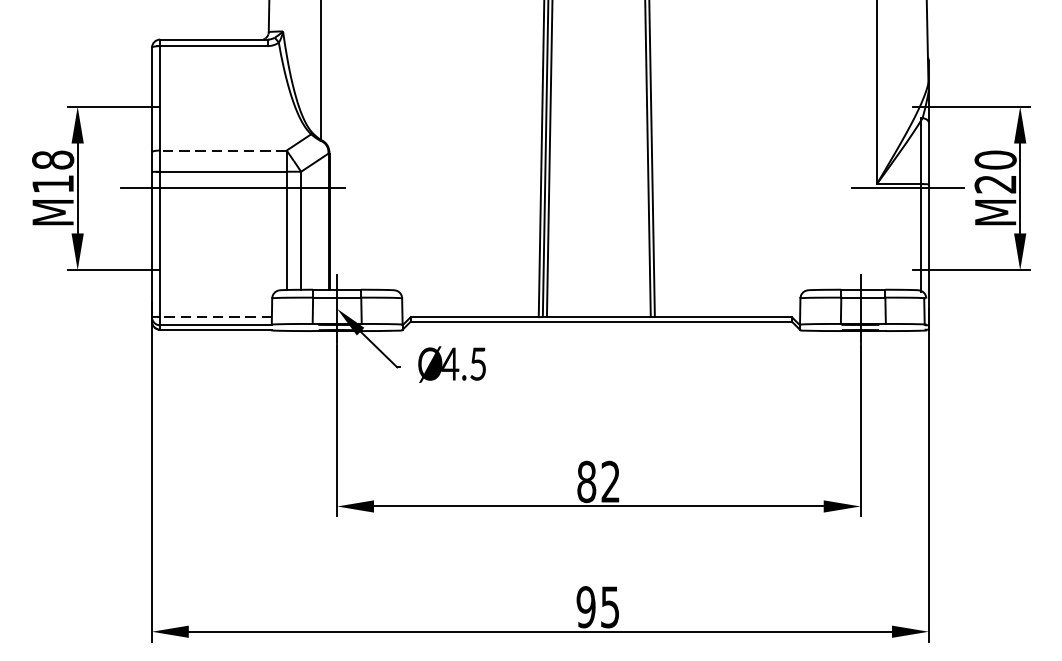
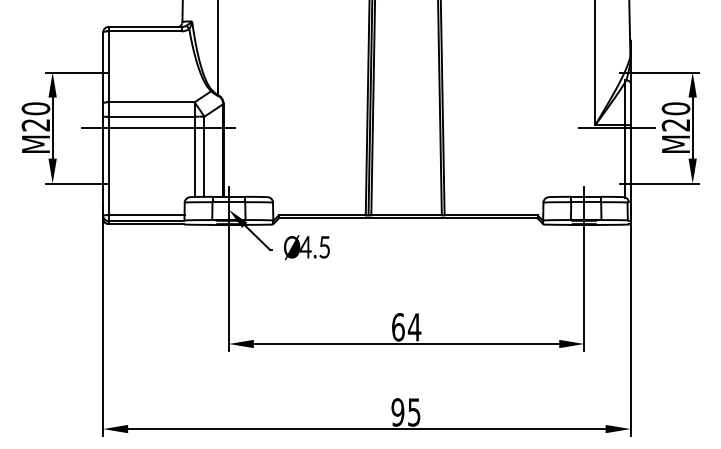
line: (221, 150) -> (150, 102), dashed -> solid
text: (52, 171) -> (35, 116), M18 -> M20
line: (214, 317) -> (145, 215), dashed -> solid
text: (598, 482) -> (406, 327), 82 -> 64

